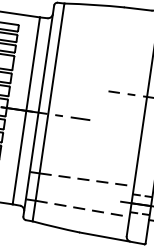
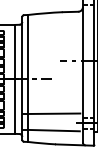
line: (85, 179) -> (54, 113), dashed -> solid
line: (79, 208) -> (53, 130), dashed -> solid

